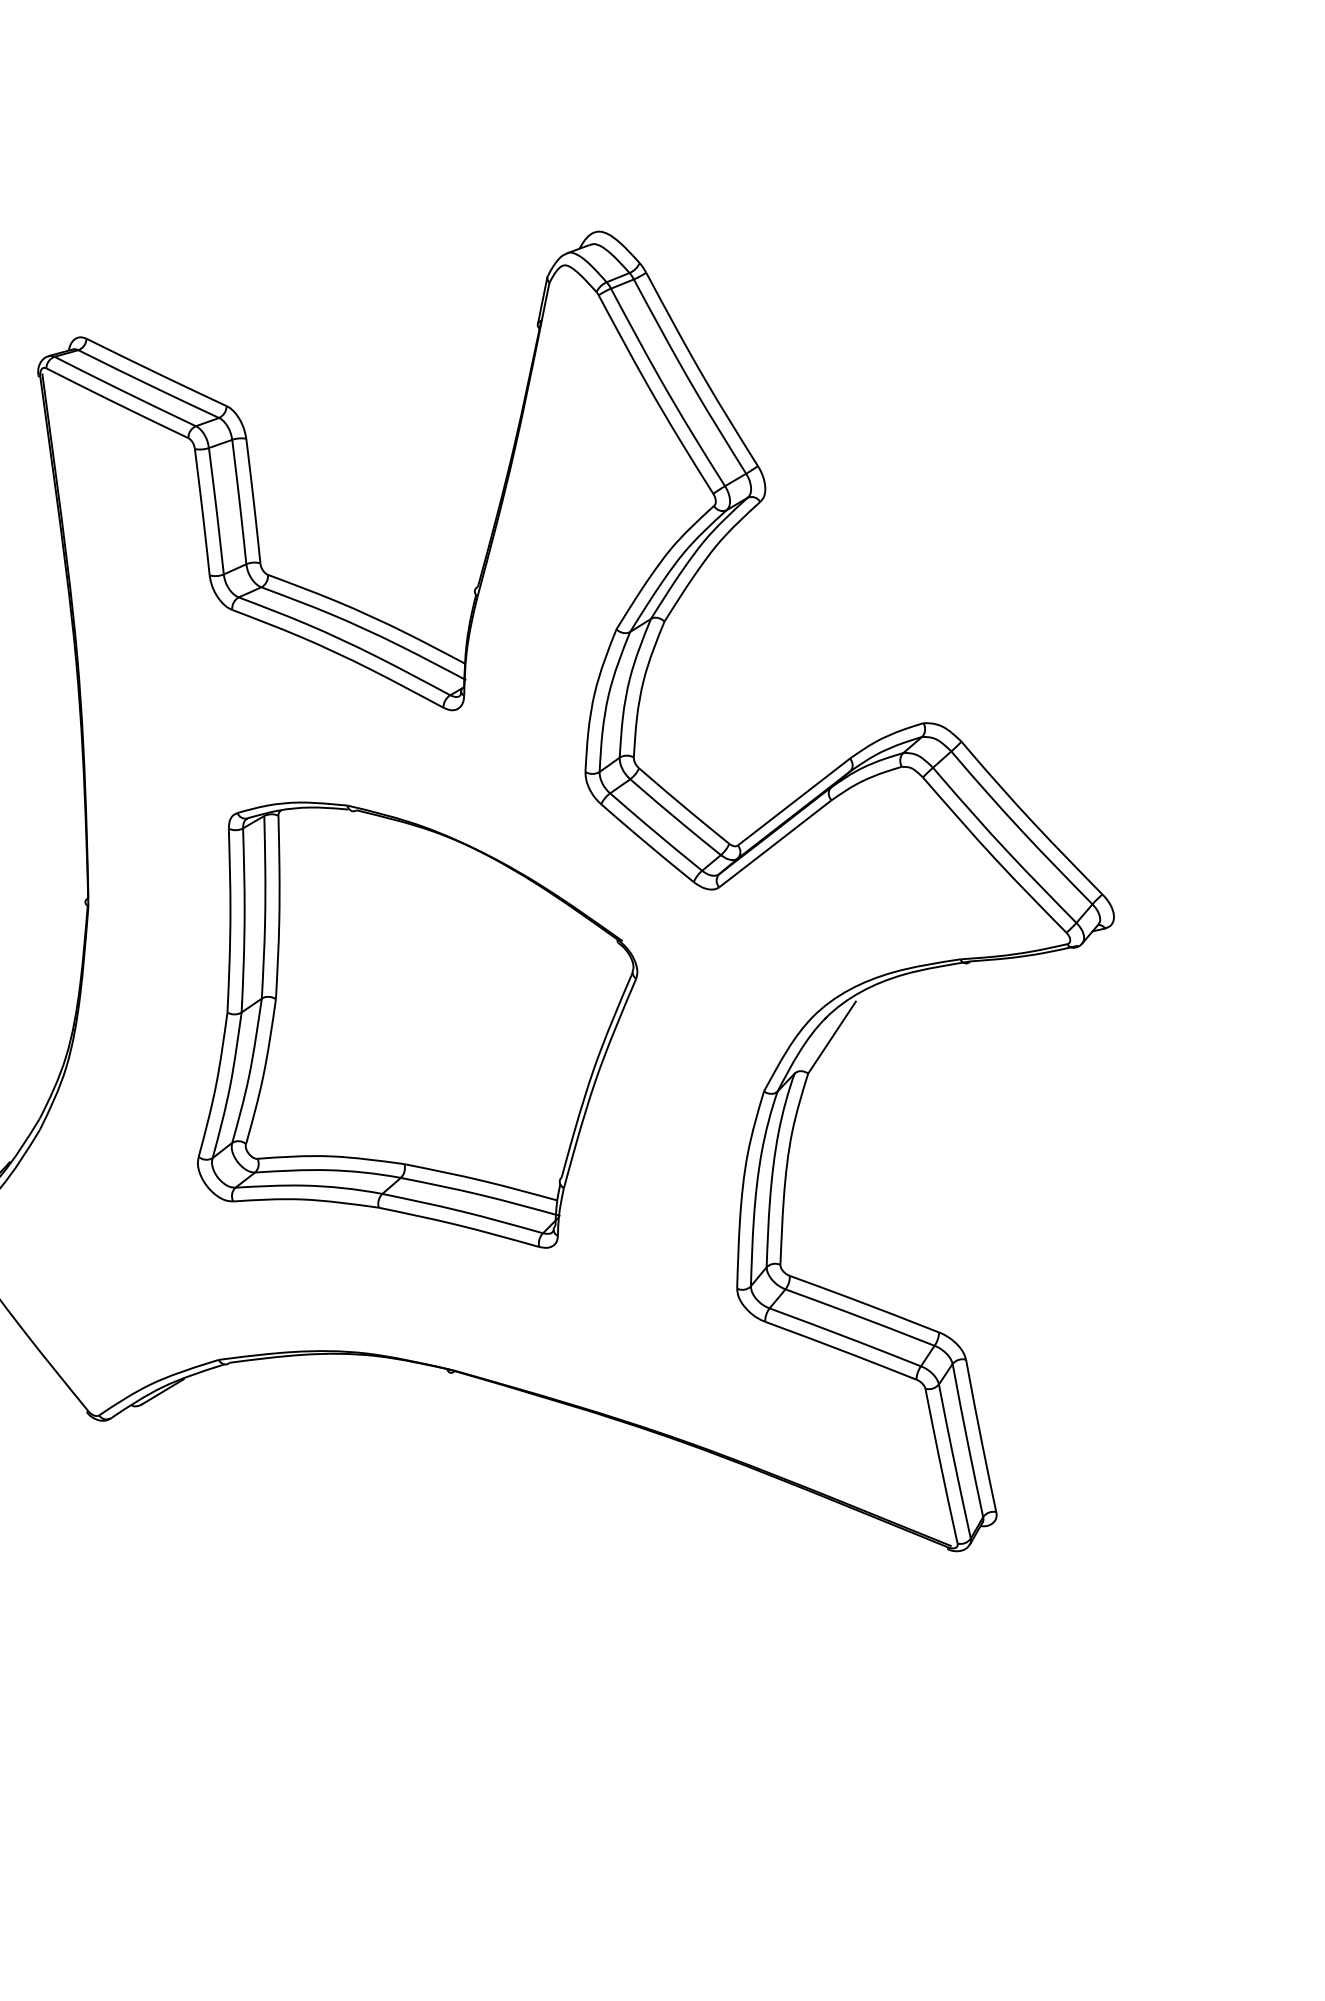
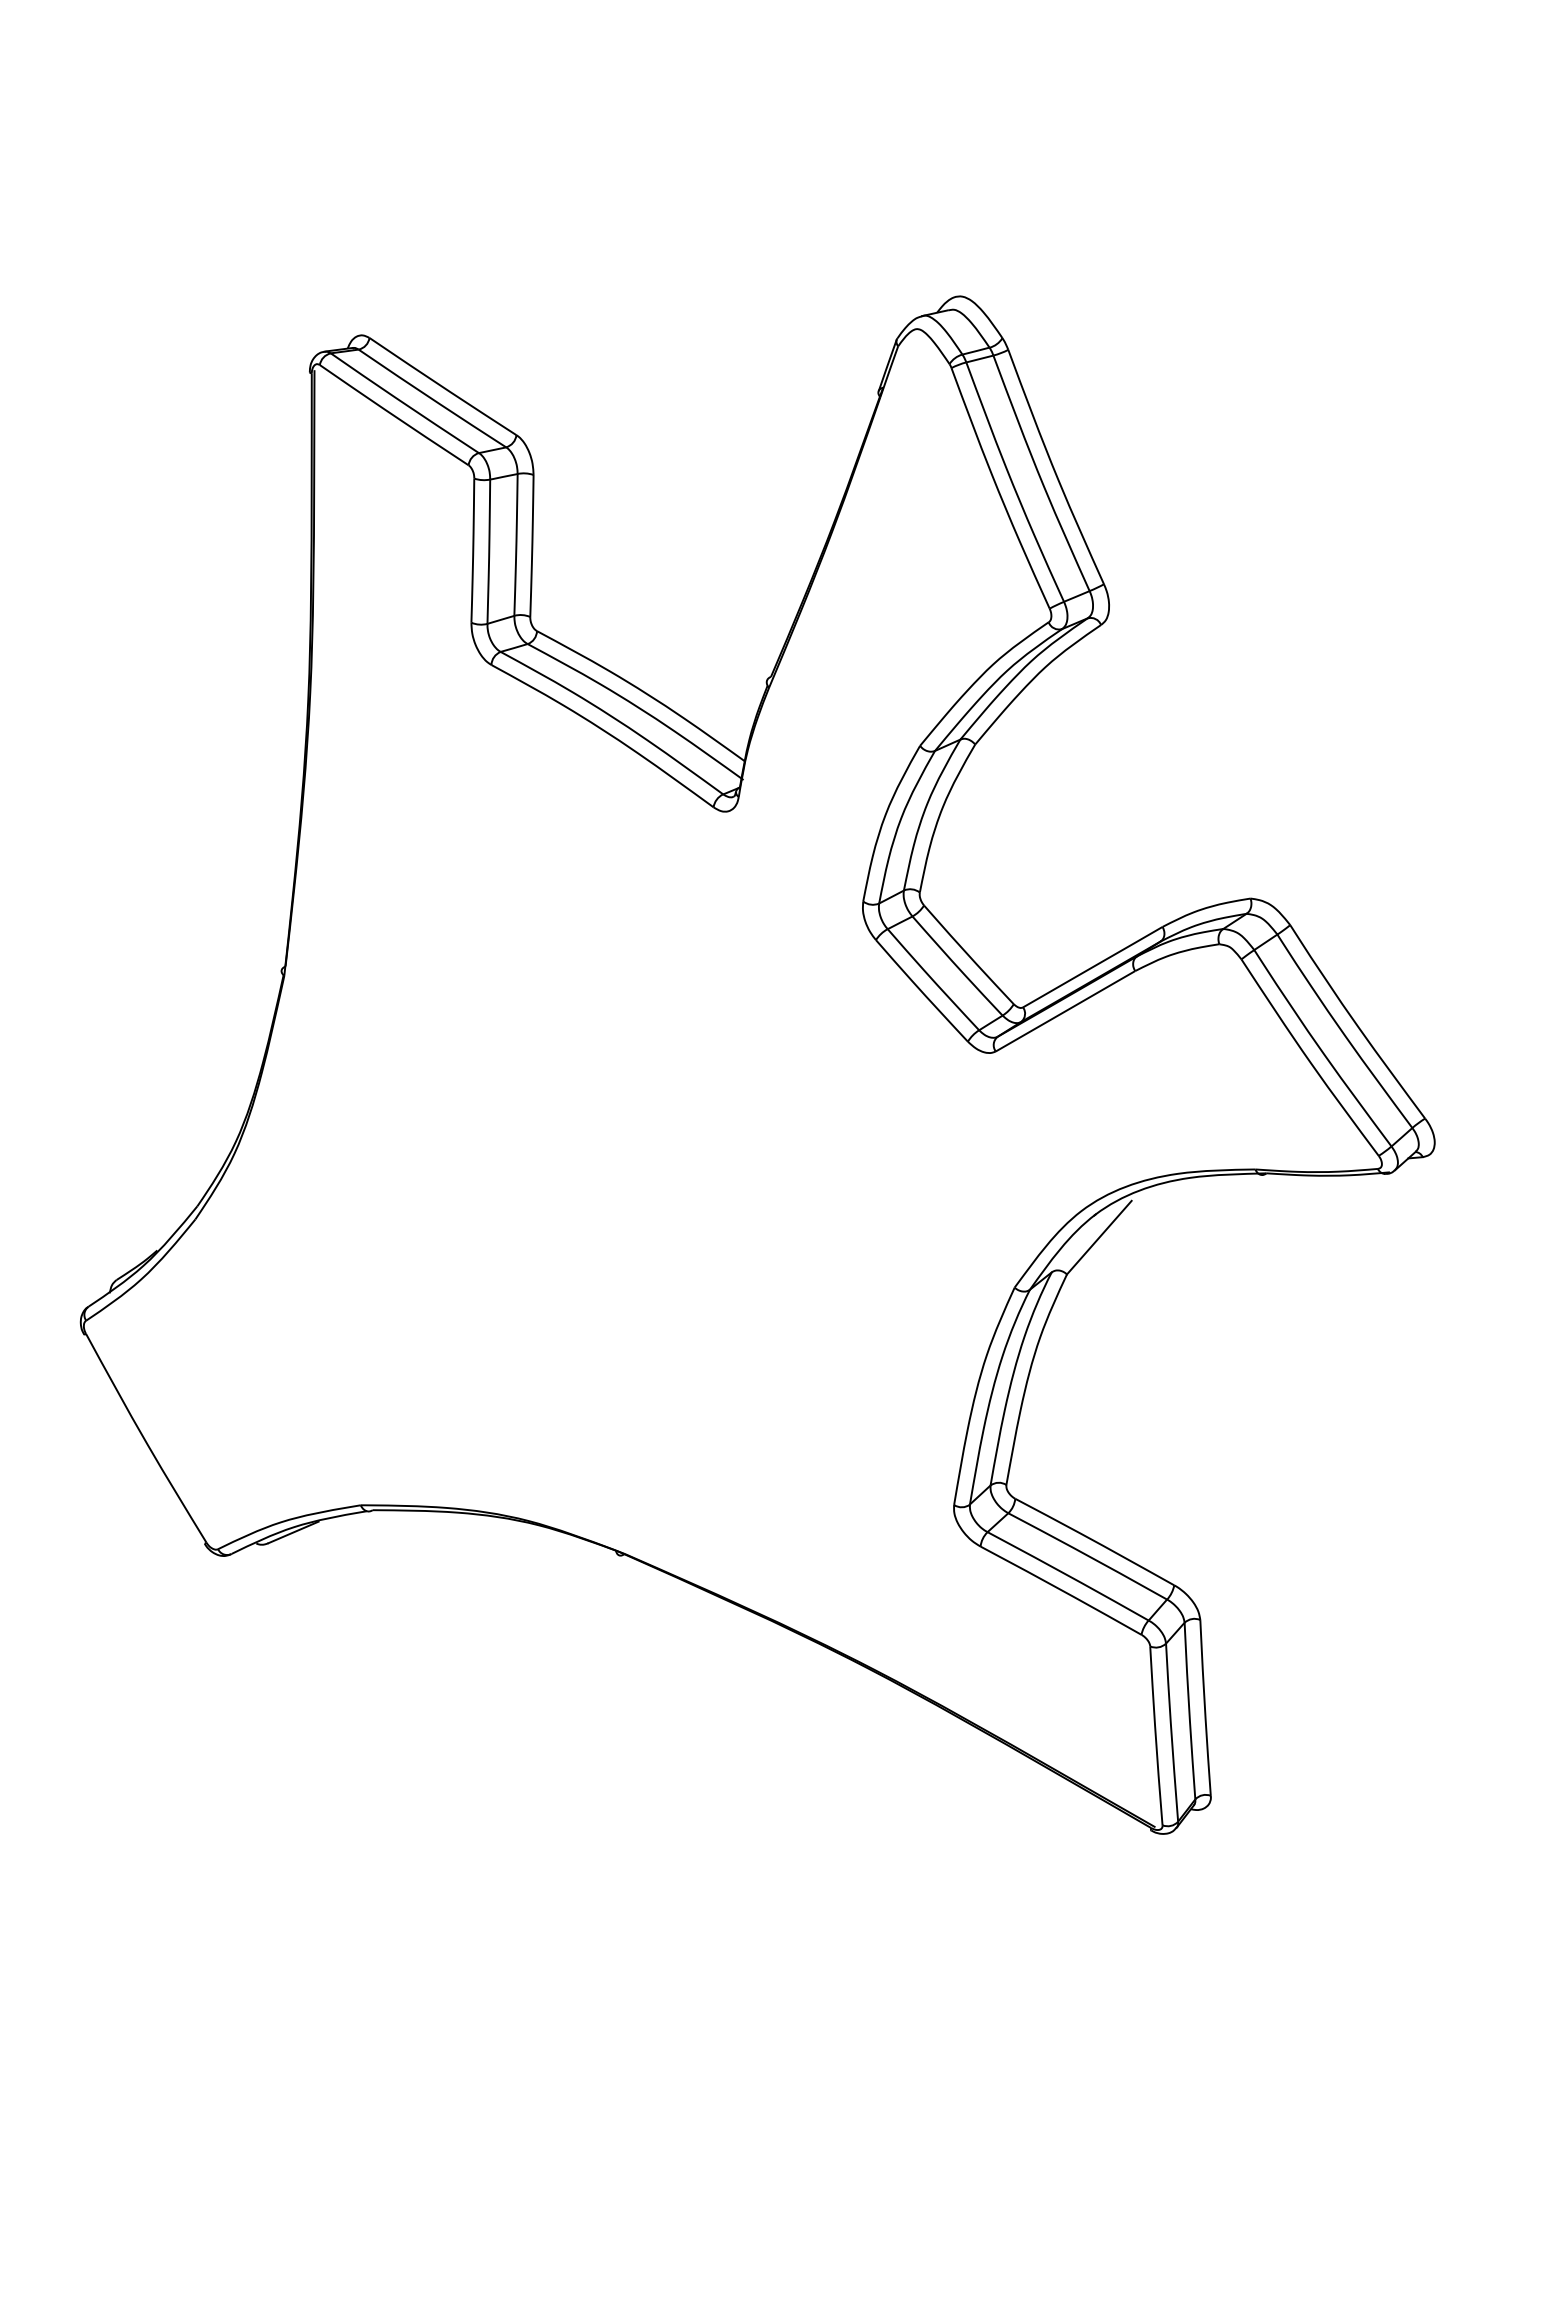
part: (411, 1025) -> (628, 1159), removed

